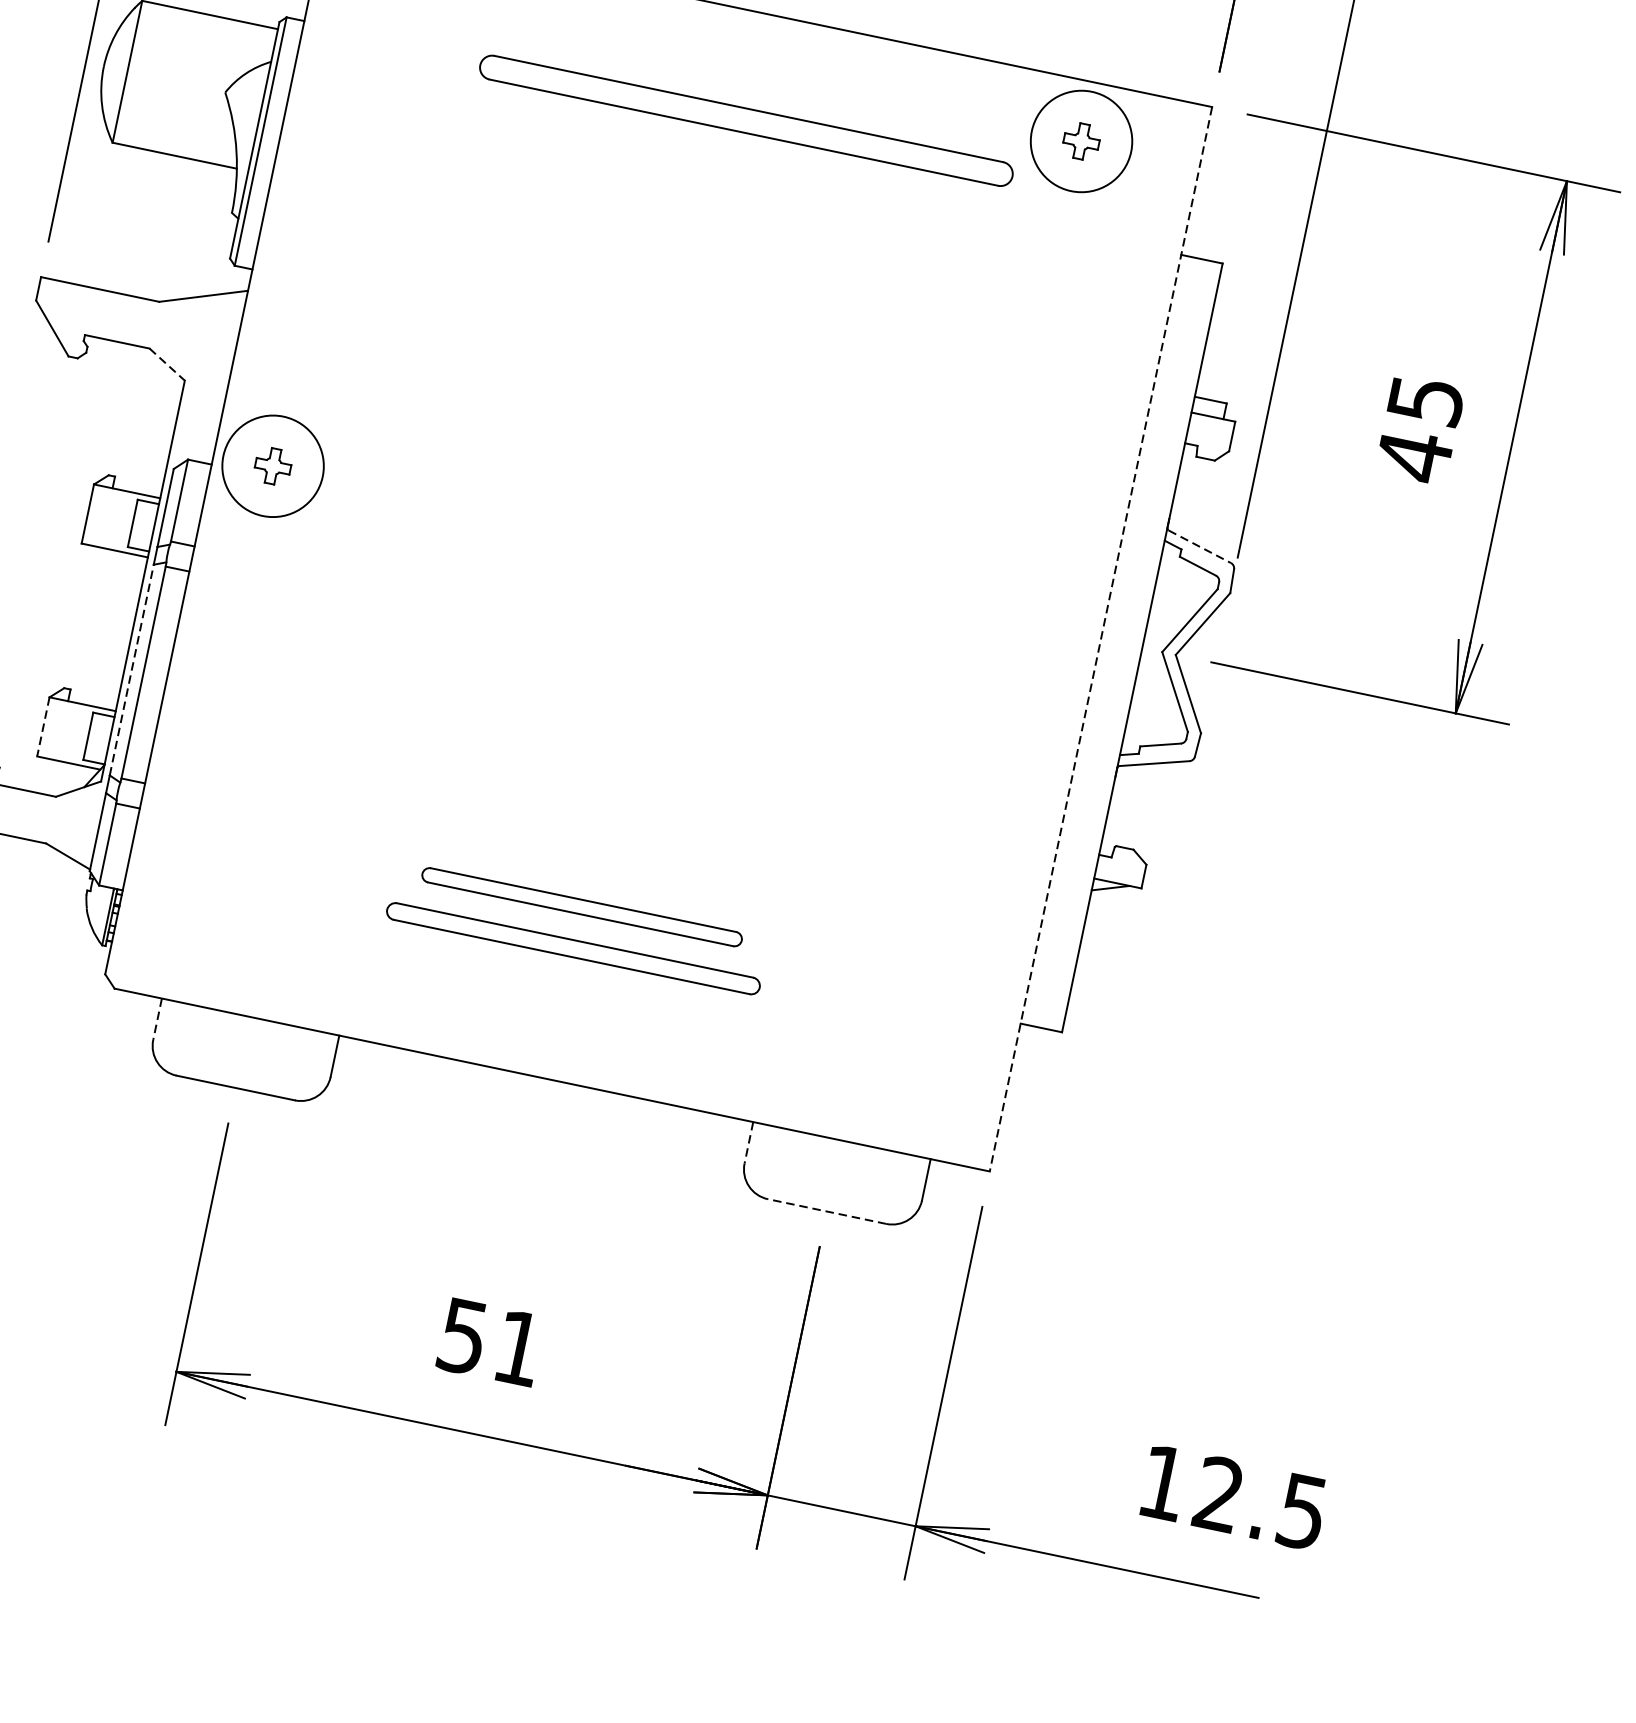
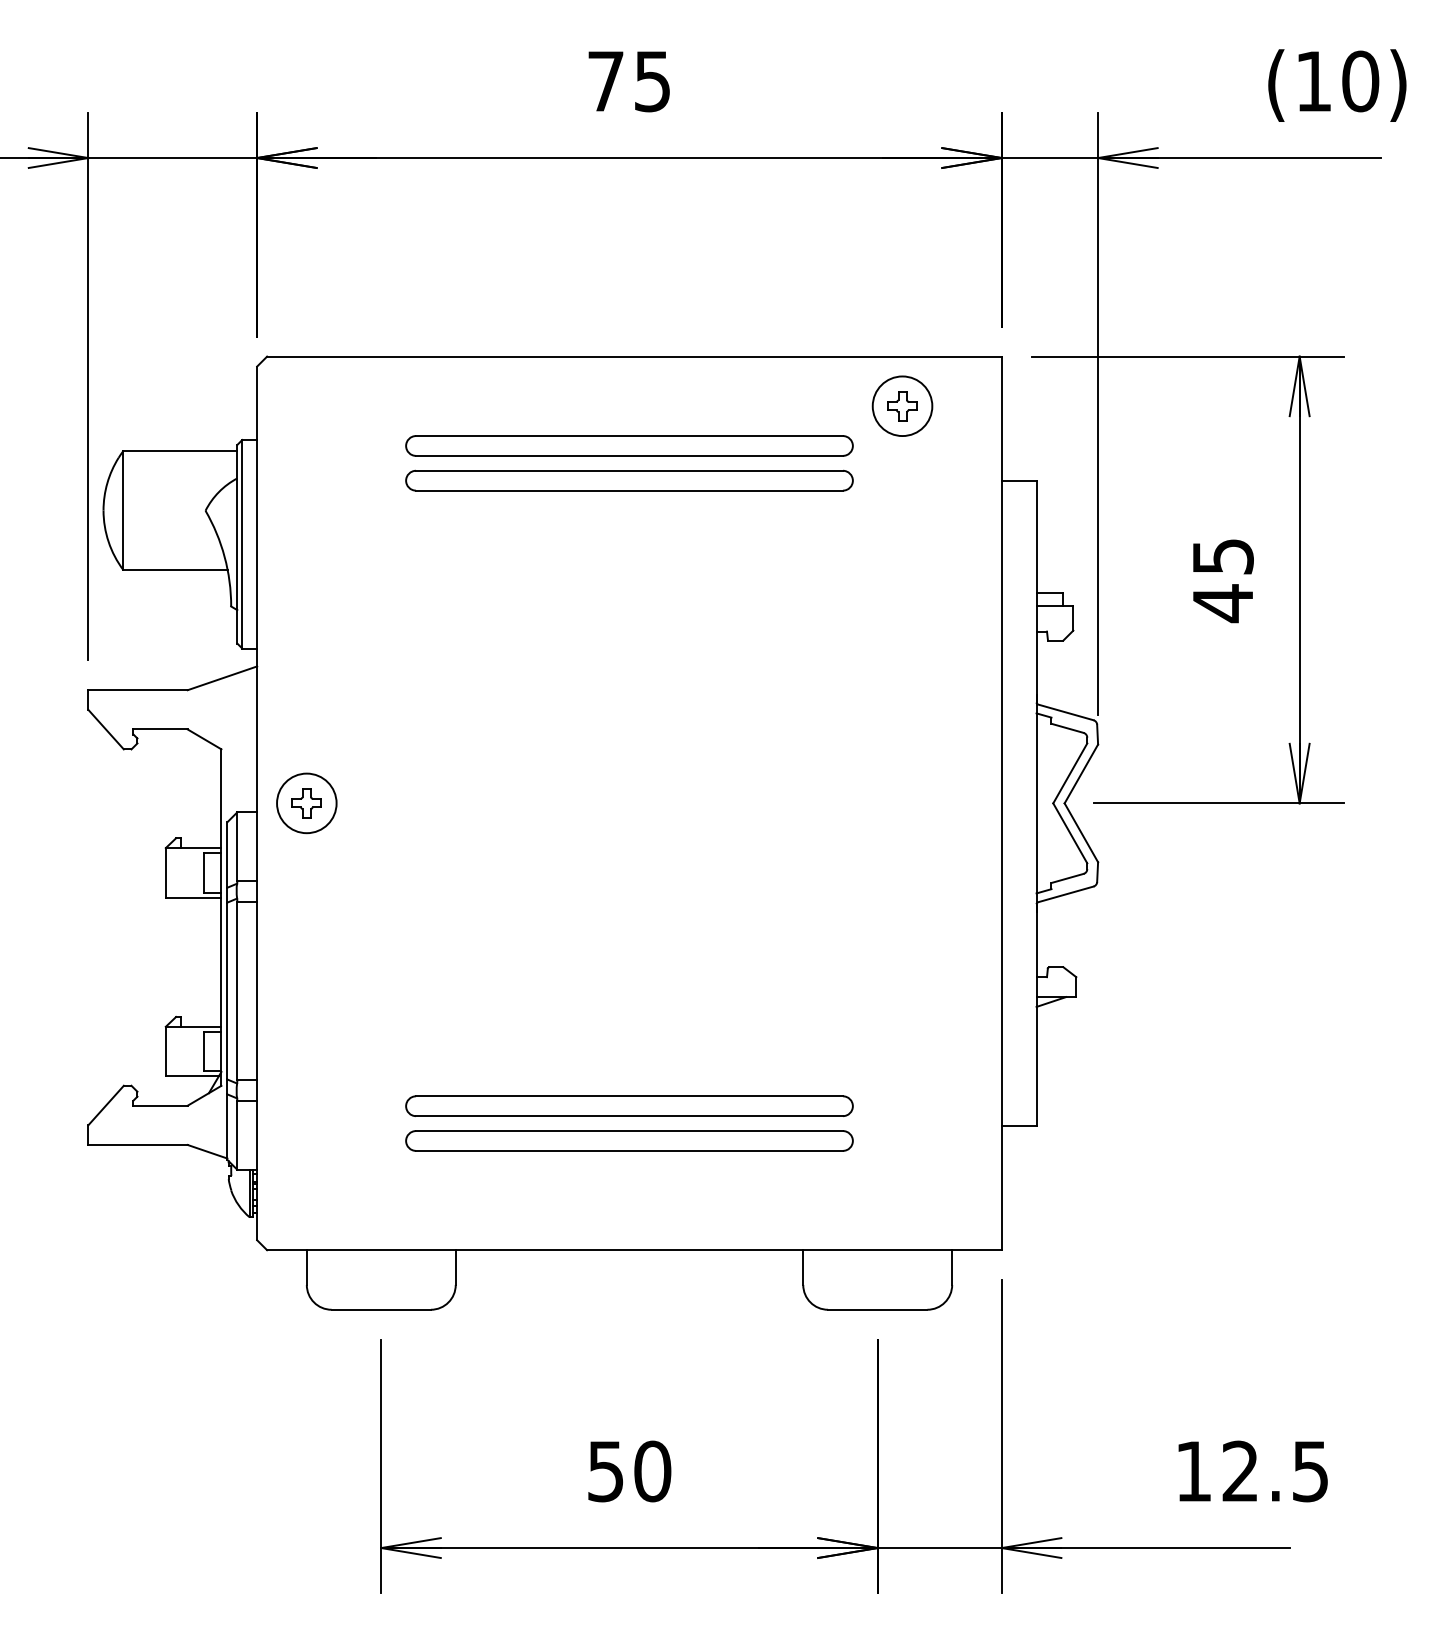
circle: (1081, 141) -> (902, 406), size x0.71
part: (737, 161) -> (629, 480), added
line: (167, 364) -> (204, 739), dashed -> solid
circle: (272, 466) -> (306, 803), size x0.71
line: (1199, 546) -> (1065, 712), dashed -> solid
line: (1100, 639) -> (1001, 803), dashed -> solid
line: (132, 669) -> (227, 990), dashed -> solid
line: (43, 726) -> (165, 1051), dashed -> solid
part: (582, 906) -> (629, 1105), size x1.67
part: (573, 948) -> (629, 1140), size x1.43
line: (156, 1020) -> (306, 1268), dashed -> solid
line: (748, 1143) -> (803, 1268), dashed -> solid
line: (826, 1211) -> (877, 1309), dashed -> solid
text: (518, 1348) -> (652, 1471), 51 -> 50

